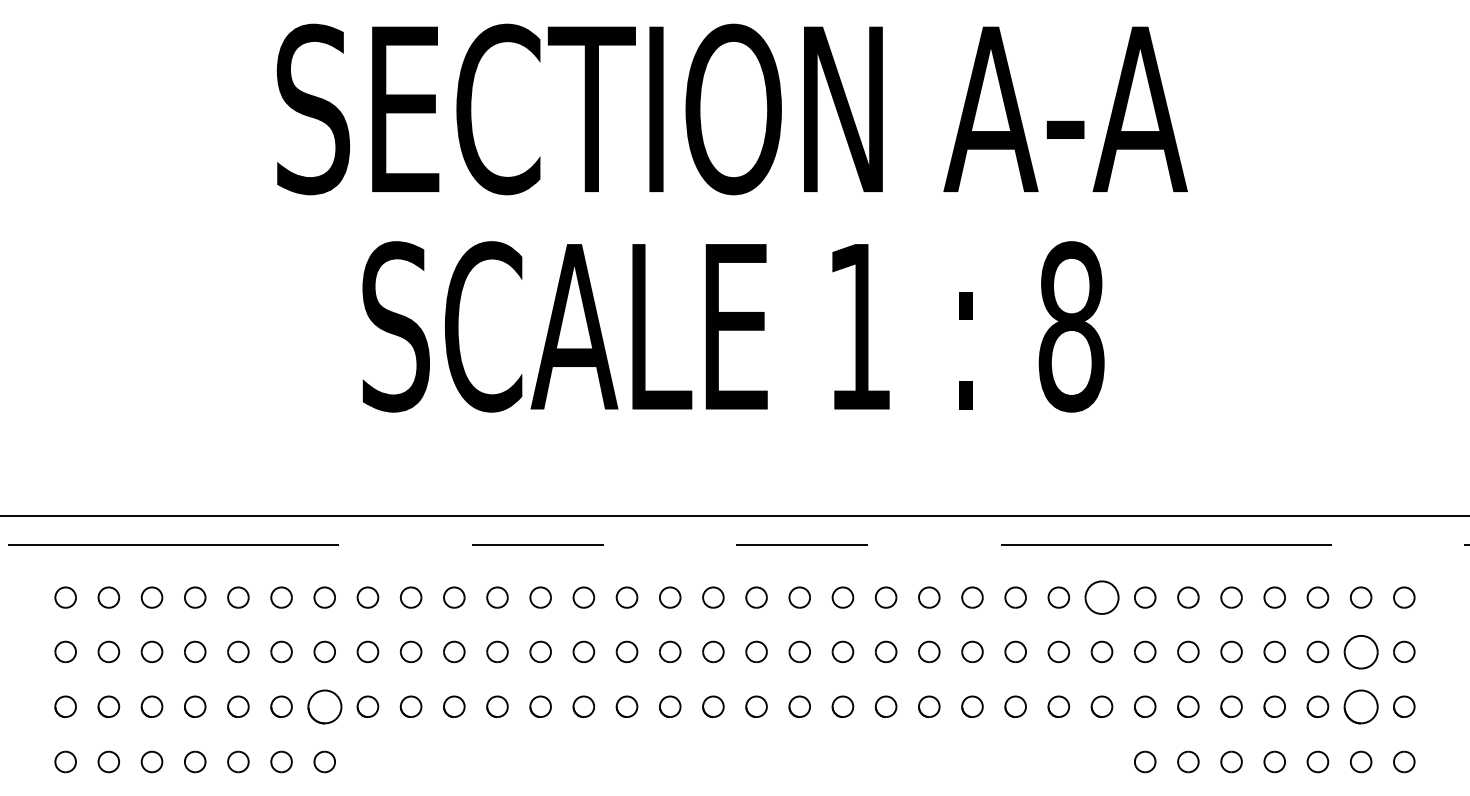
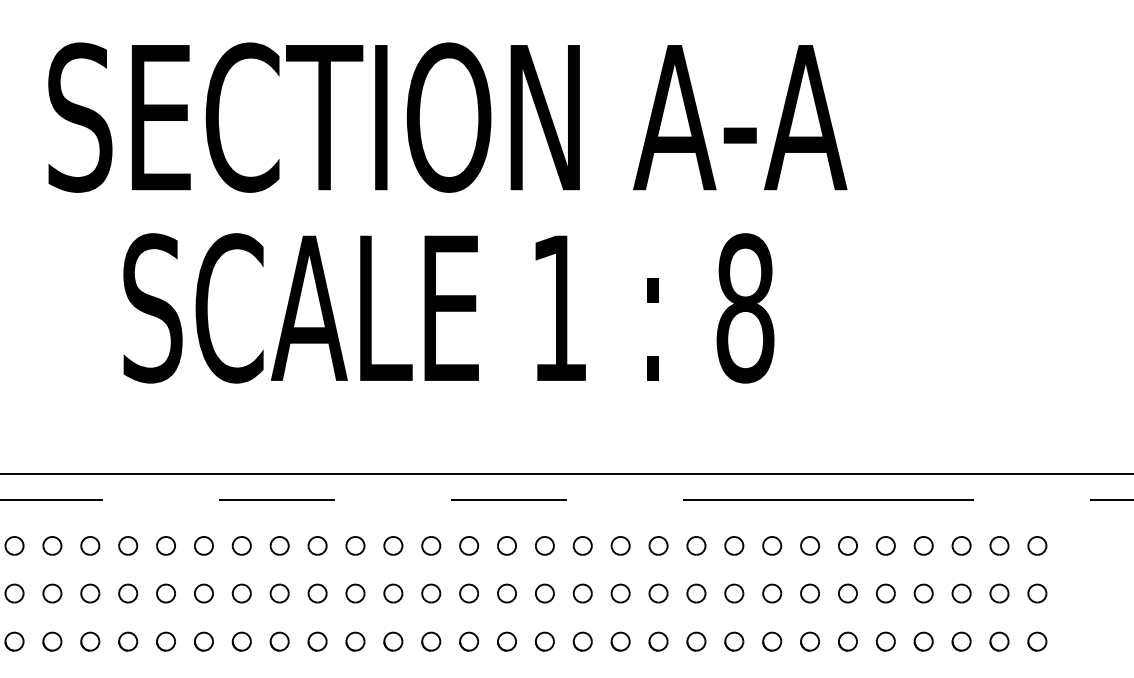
part: (1101, 597) -> (771, 545), size x0.62
part: (1360, 651) -> (998, 593), size x0.62
part: (324, 706) -> (90, 641), size x0.62
part: (1360, 706) -> (998, 641), size x0.62

